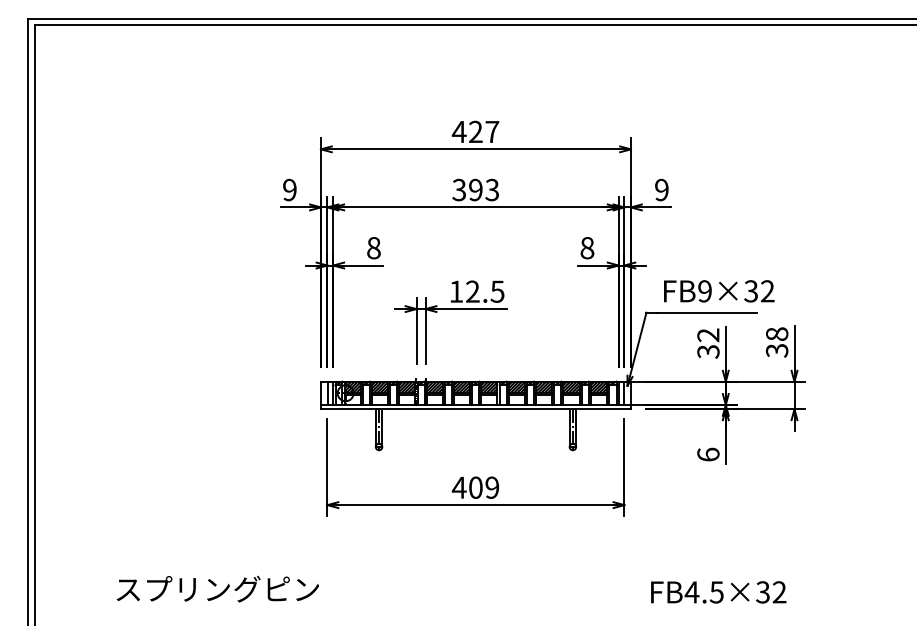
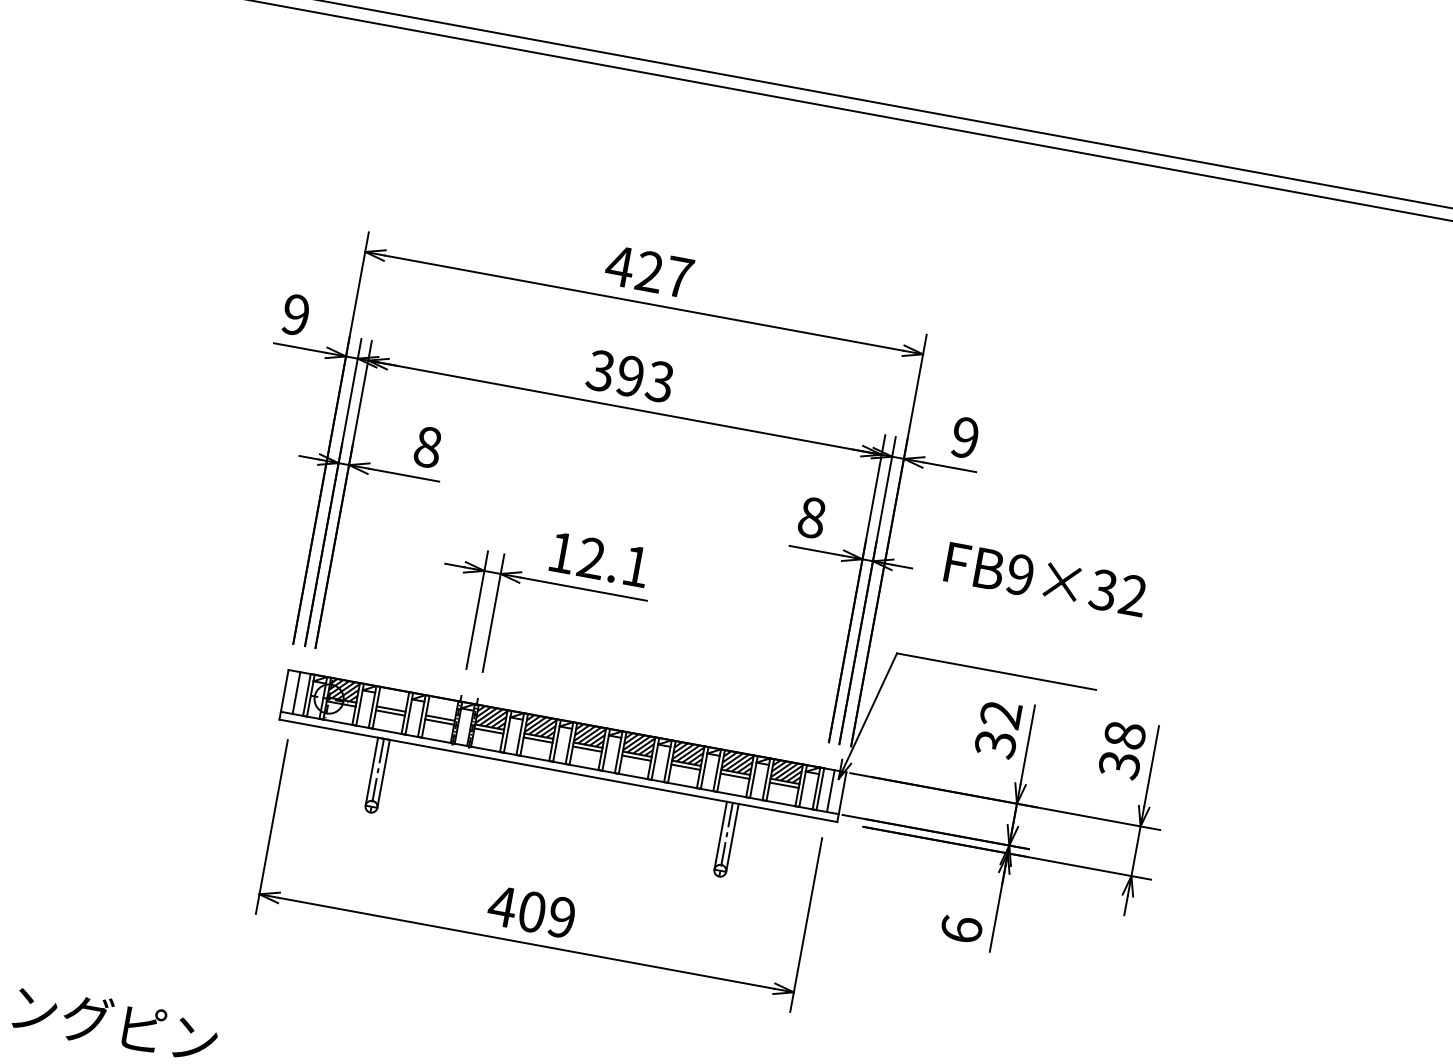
text: (497, 291) -> (635, 566), 12.5 -> 12.1
text: (719, 291) -> (1046, 579), moved
hatch: (379, 386) -> (392, 698), removed
hatch: (407, 386) -> (442, 707), removed

